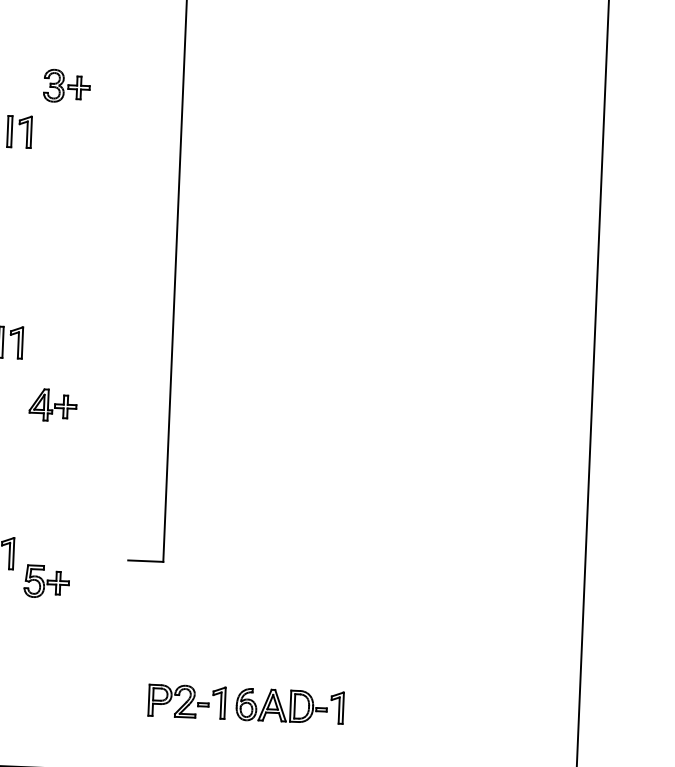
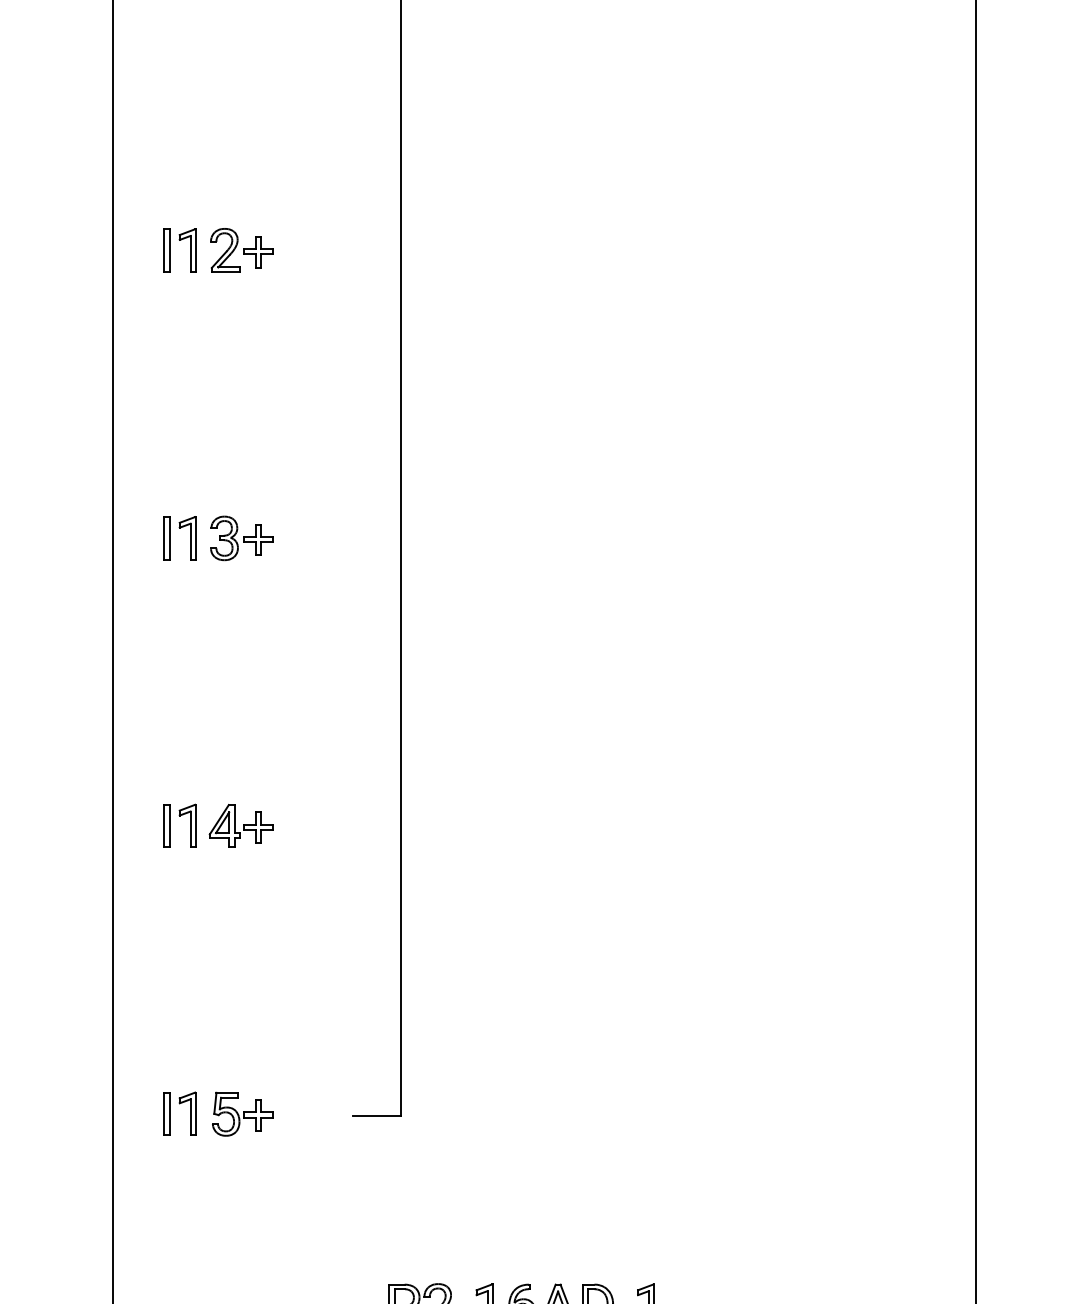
part: (66, 86) -> (241, 538), moved
part: (52, 404) -> (240, 825), moved
part: (46, 581) -> (242, 1113), moved

